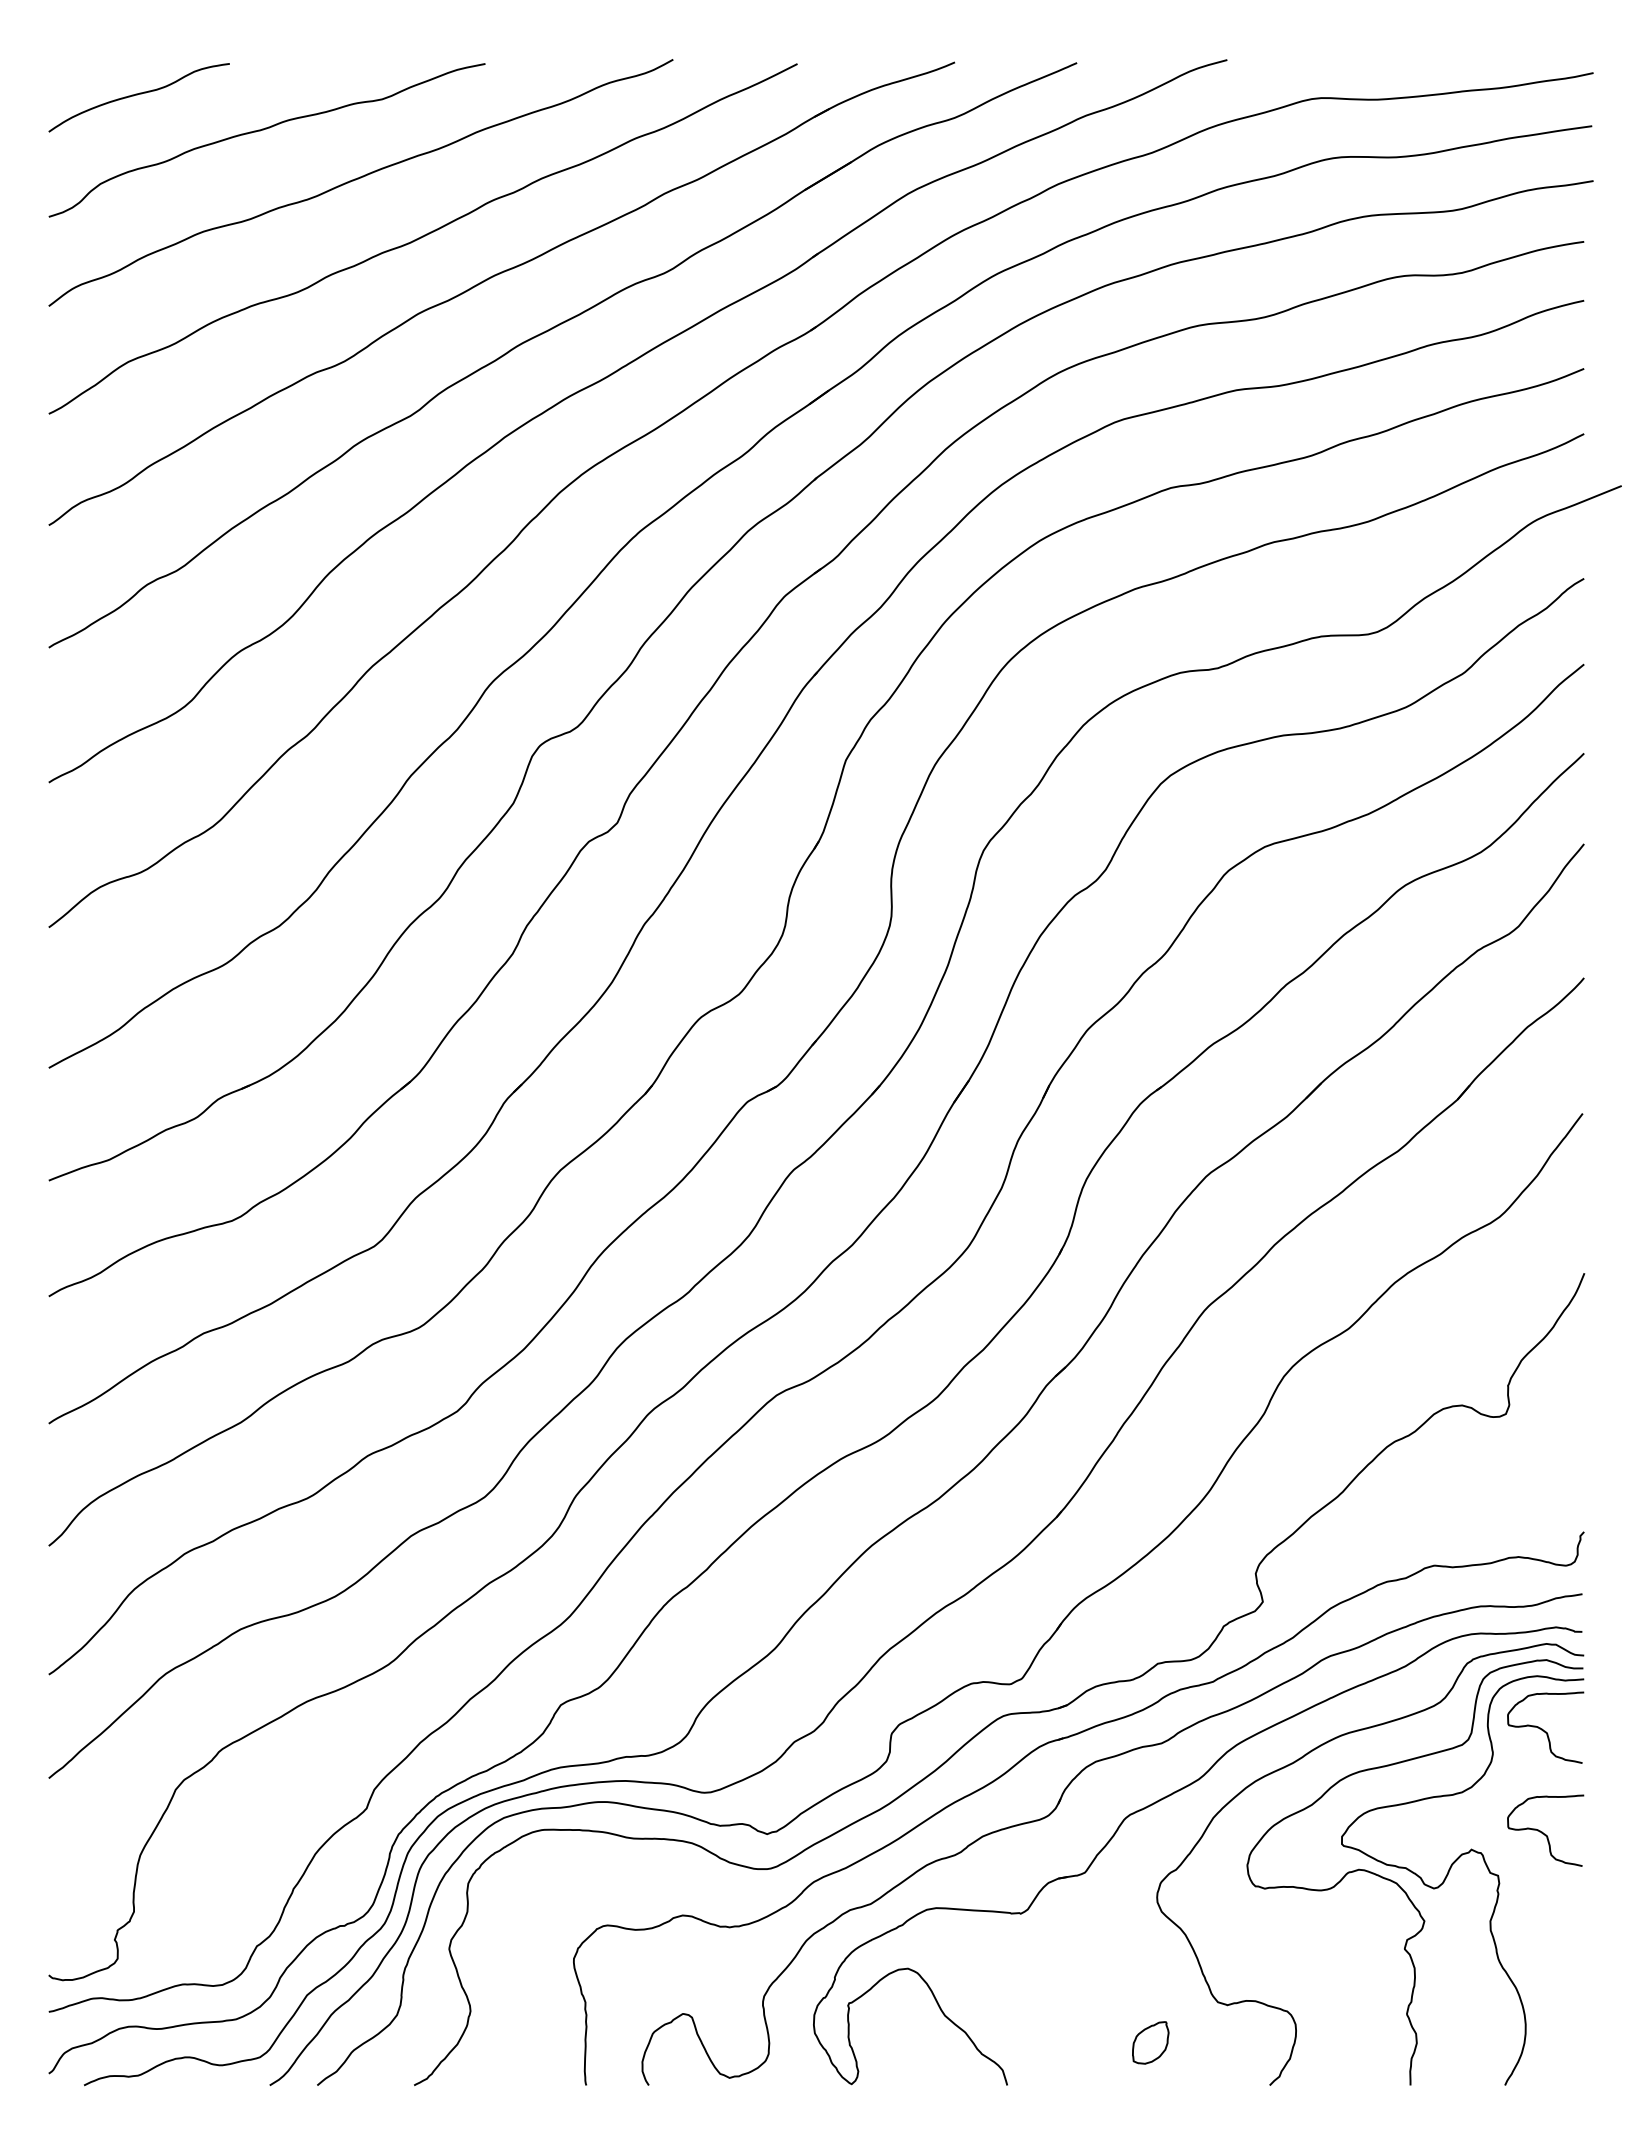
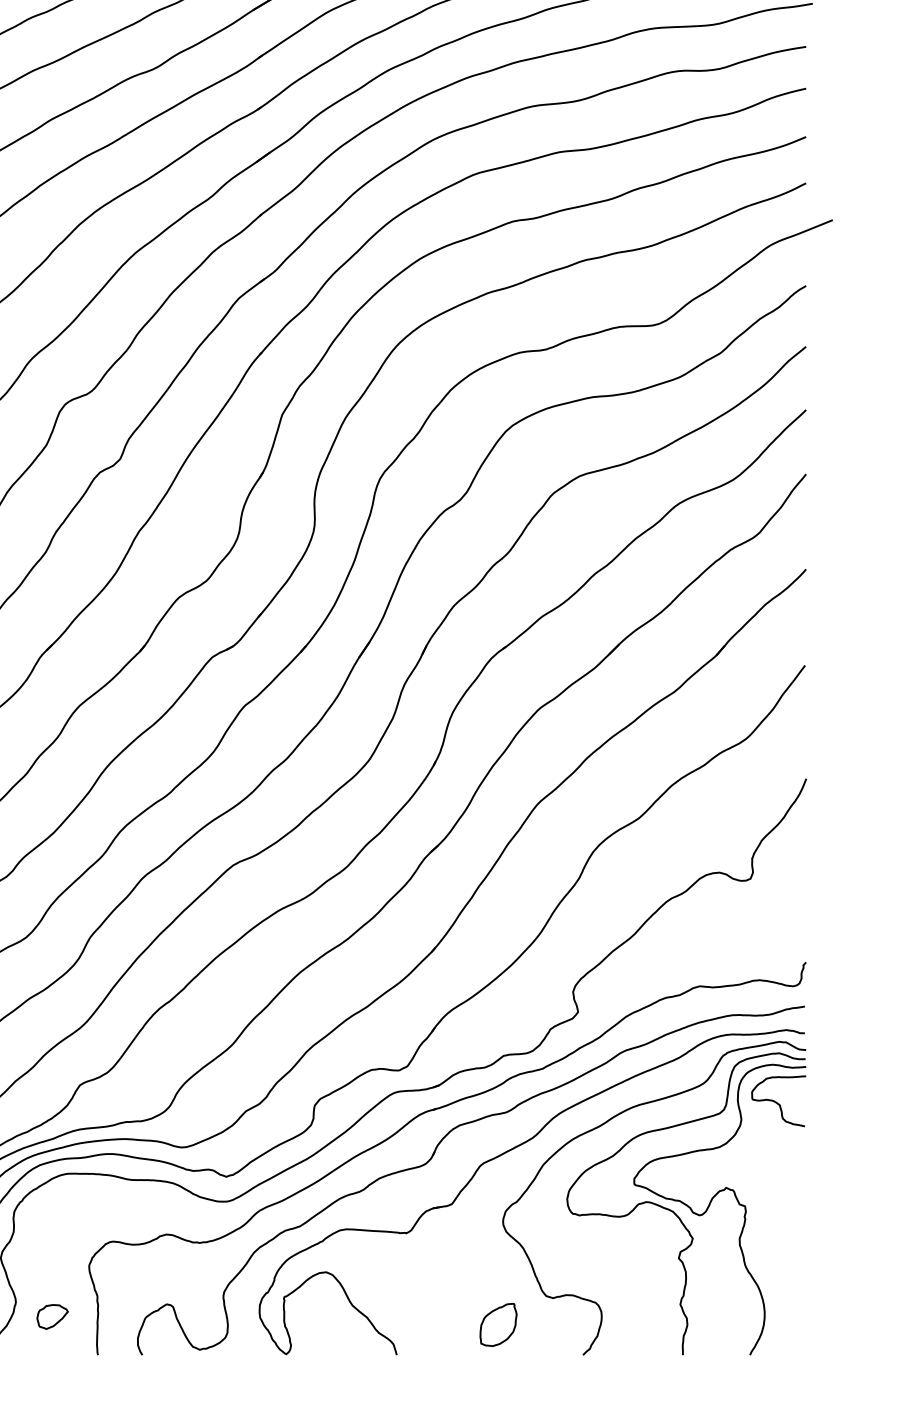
curve: (1543, 1832) -> (777, 1175), removed
part: (521, 2031) -> (52, 1316), added
part: (1150, 2042) -> (498, 1324), size x1.43

